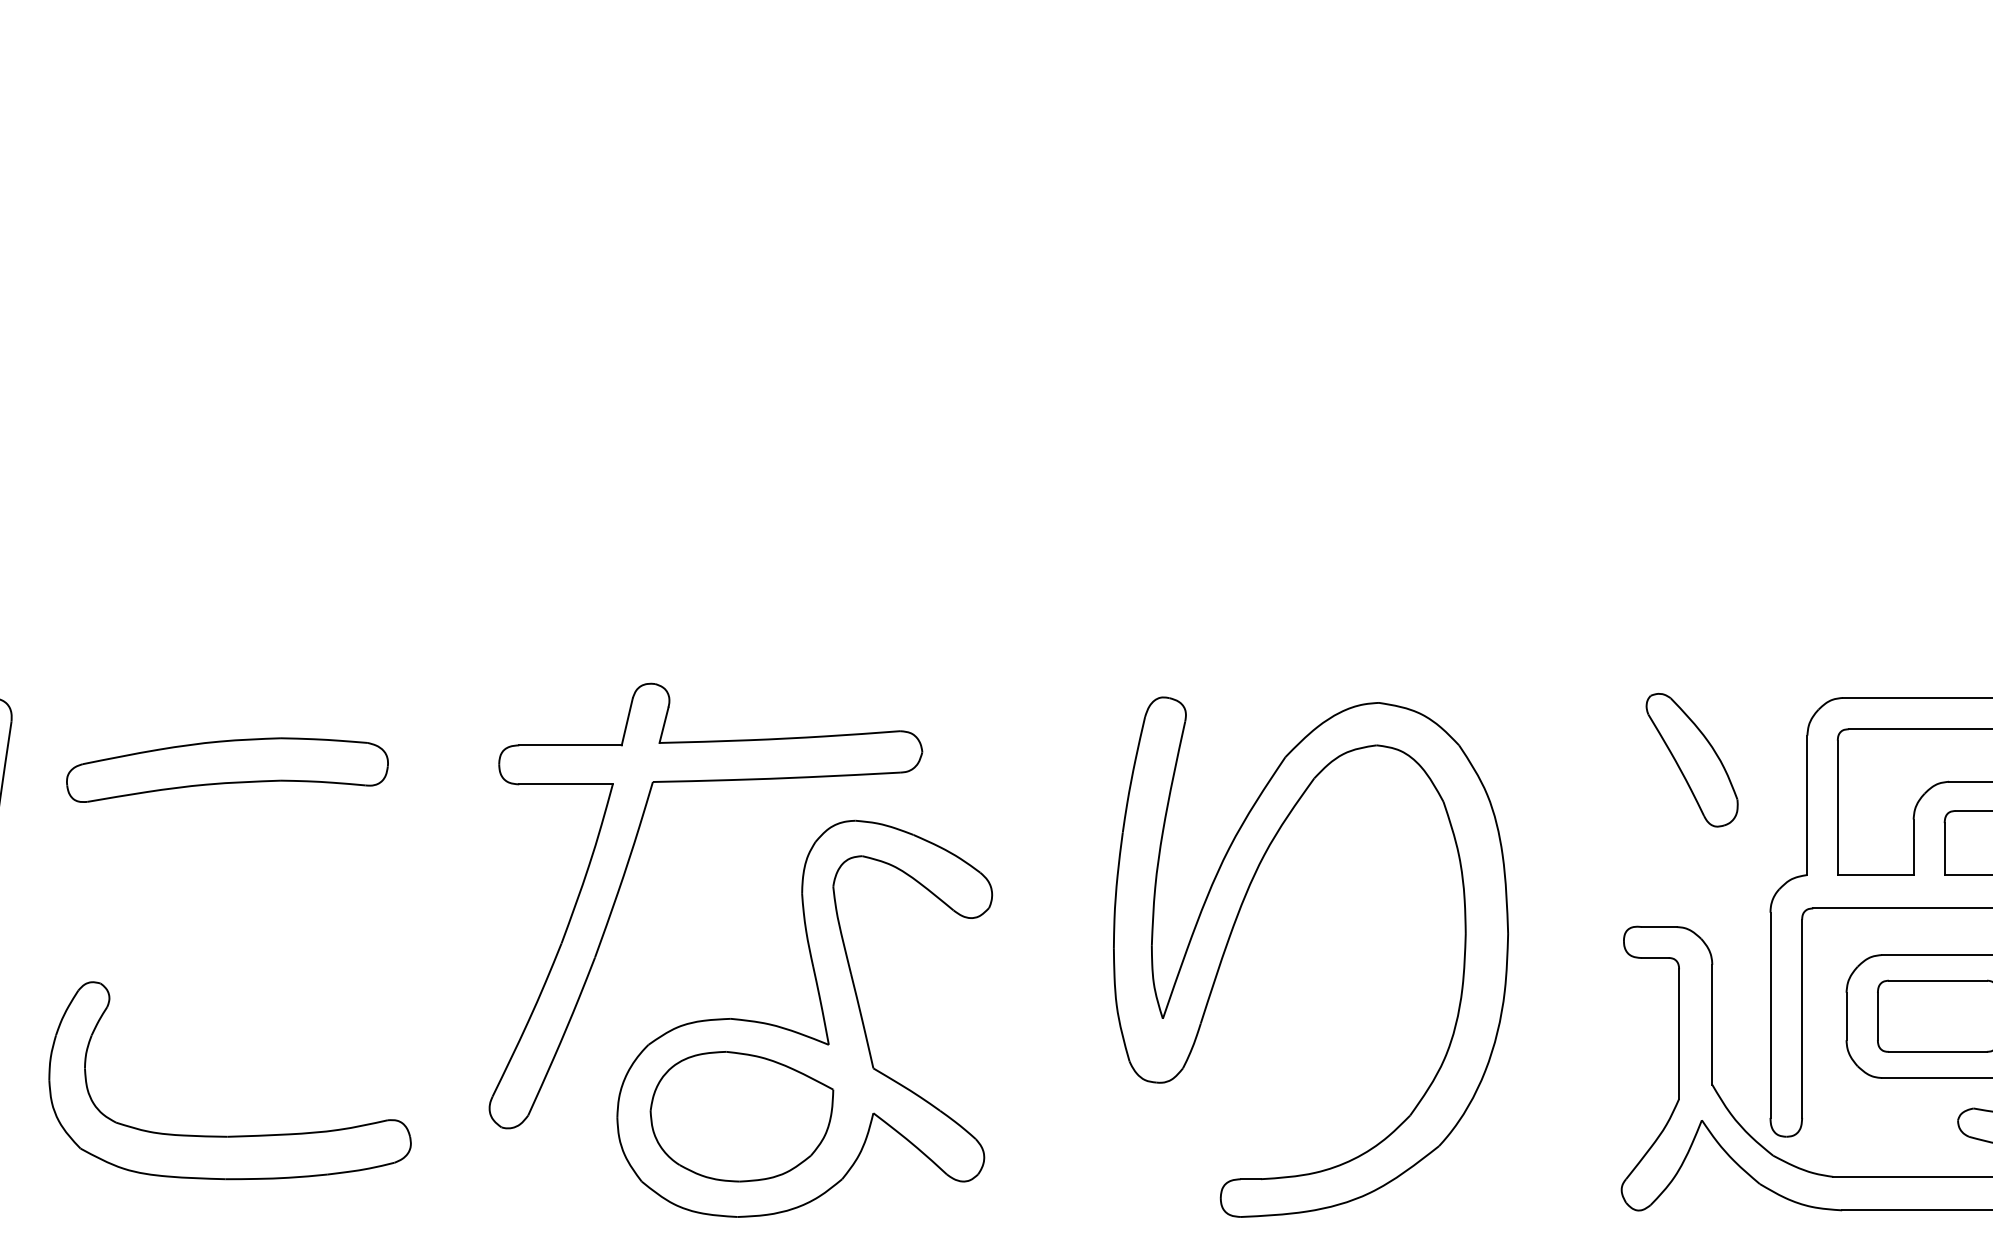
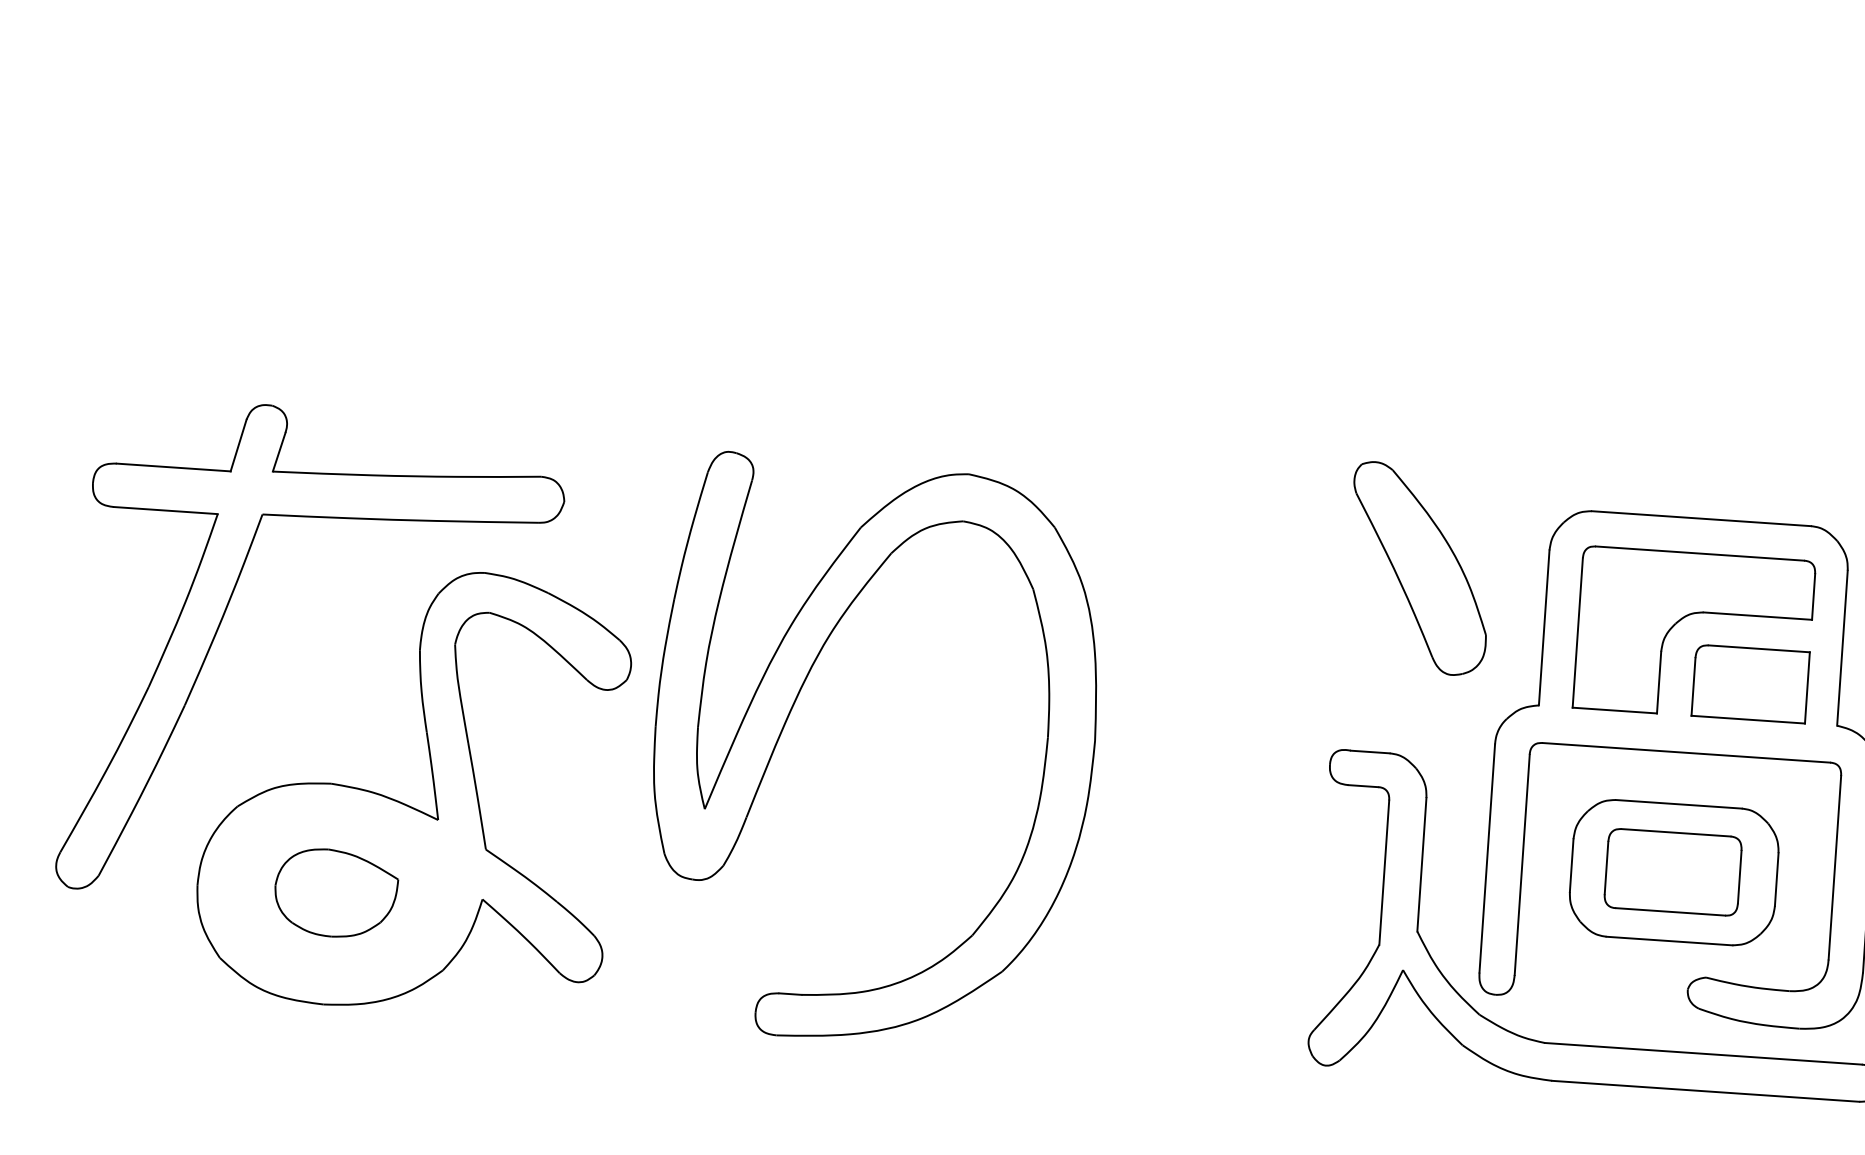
part: (1691, 760) -> (1418, 569), size x1.4
part: (1235, 924) -> (792, 709), moved
part: (741, 1116) -> (335, 893), size x0.6

